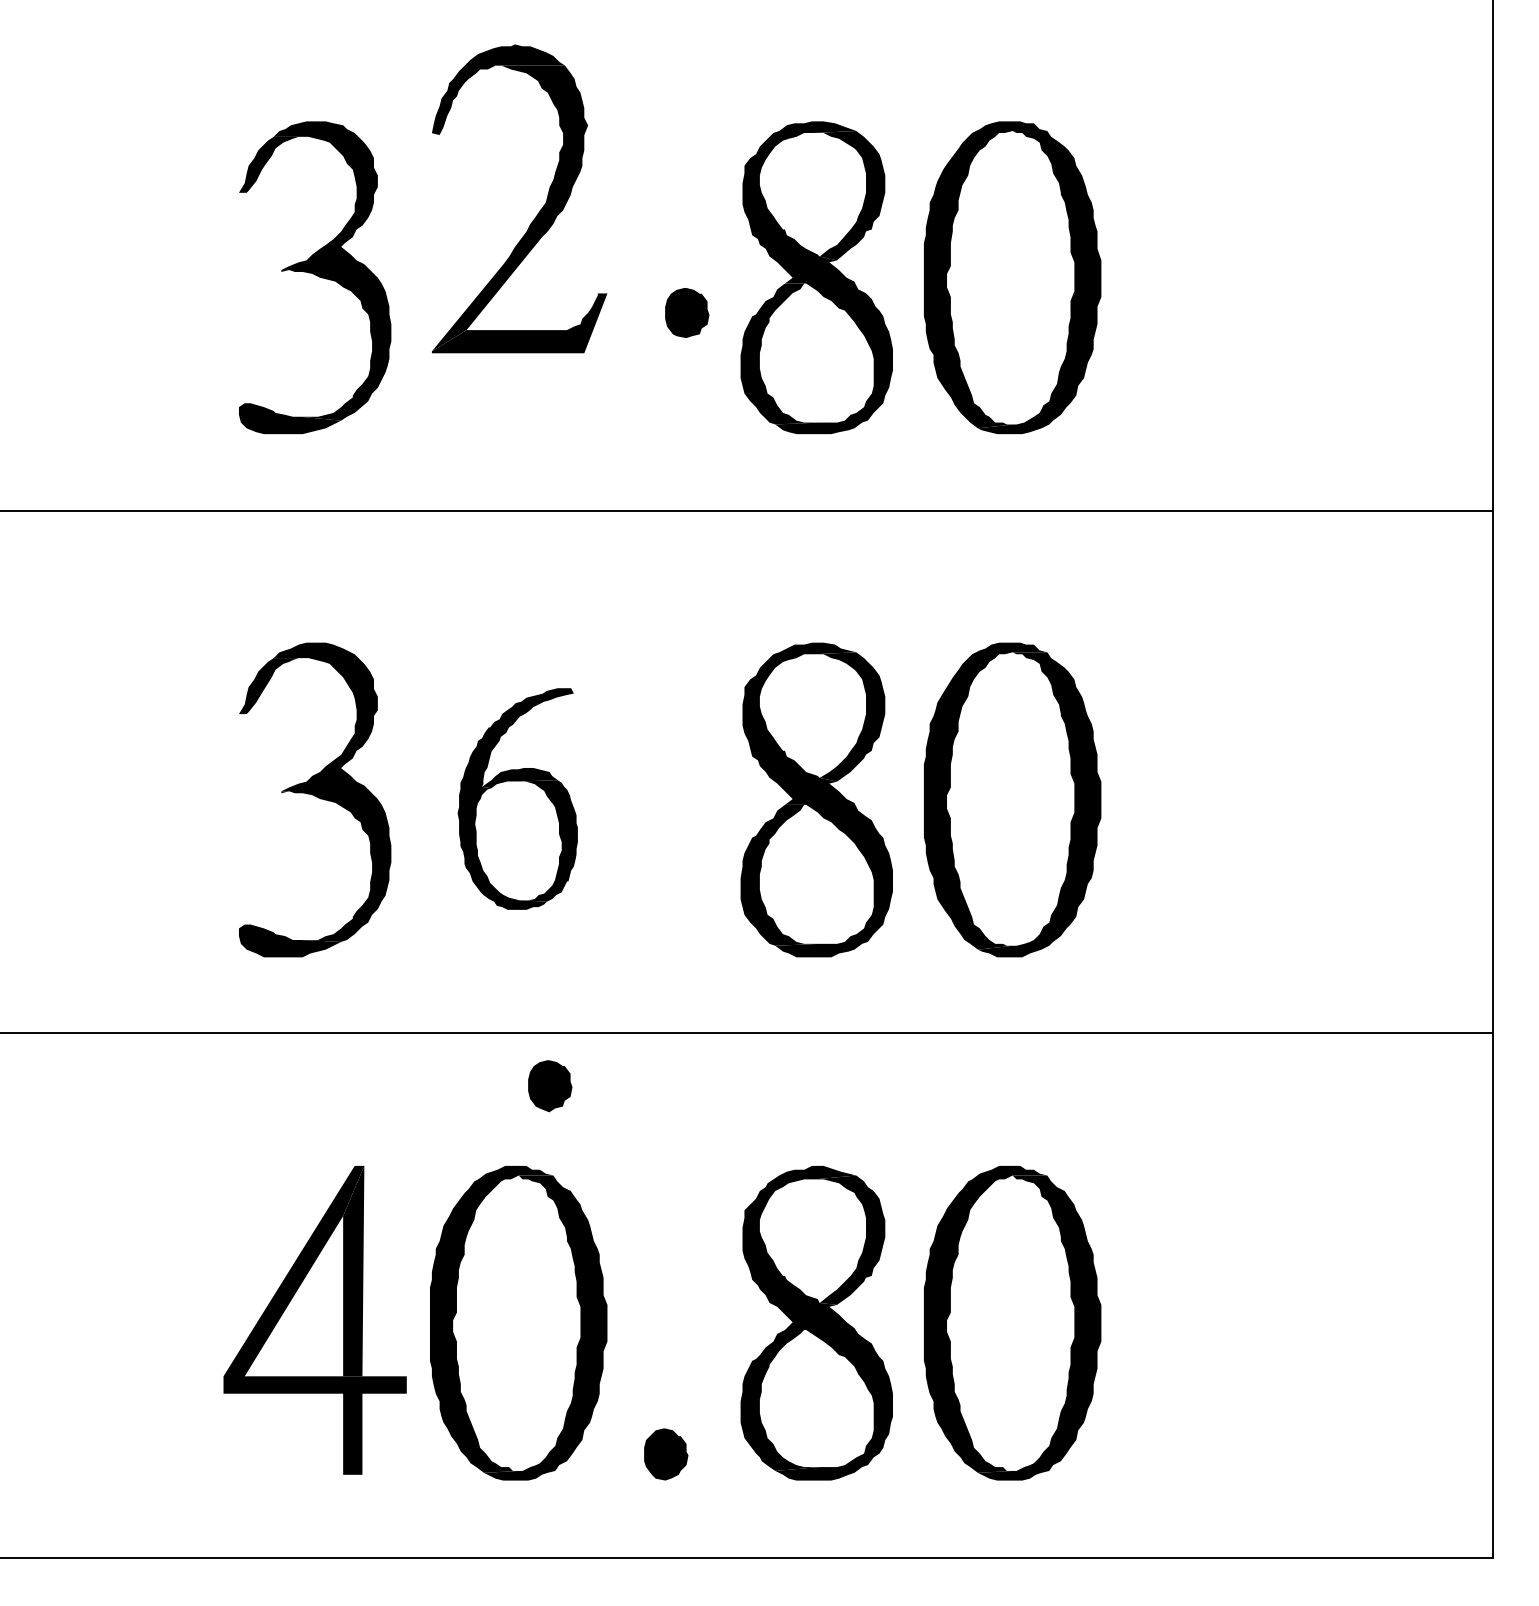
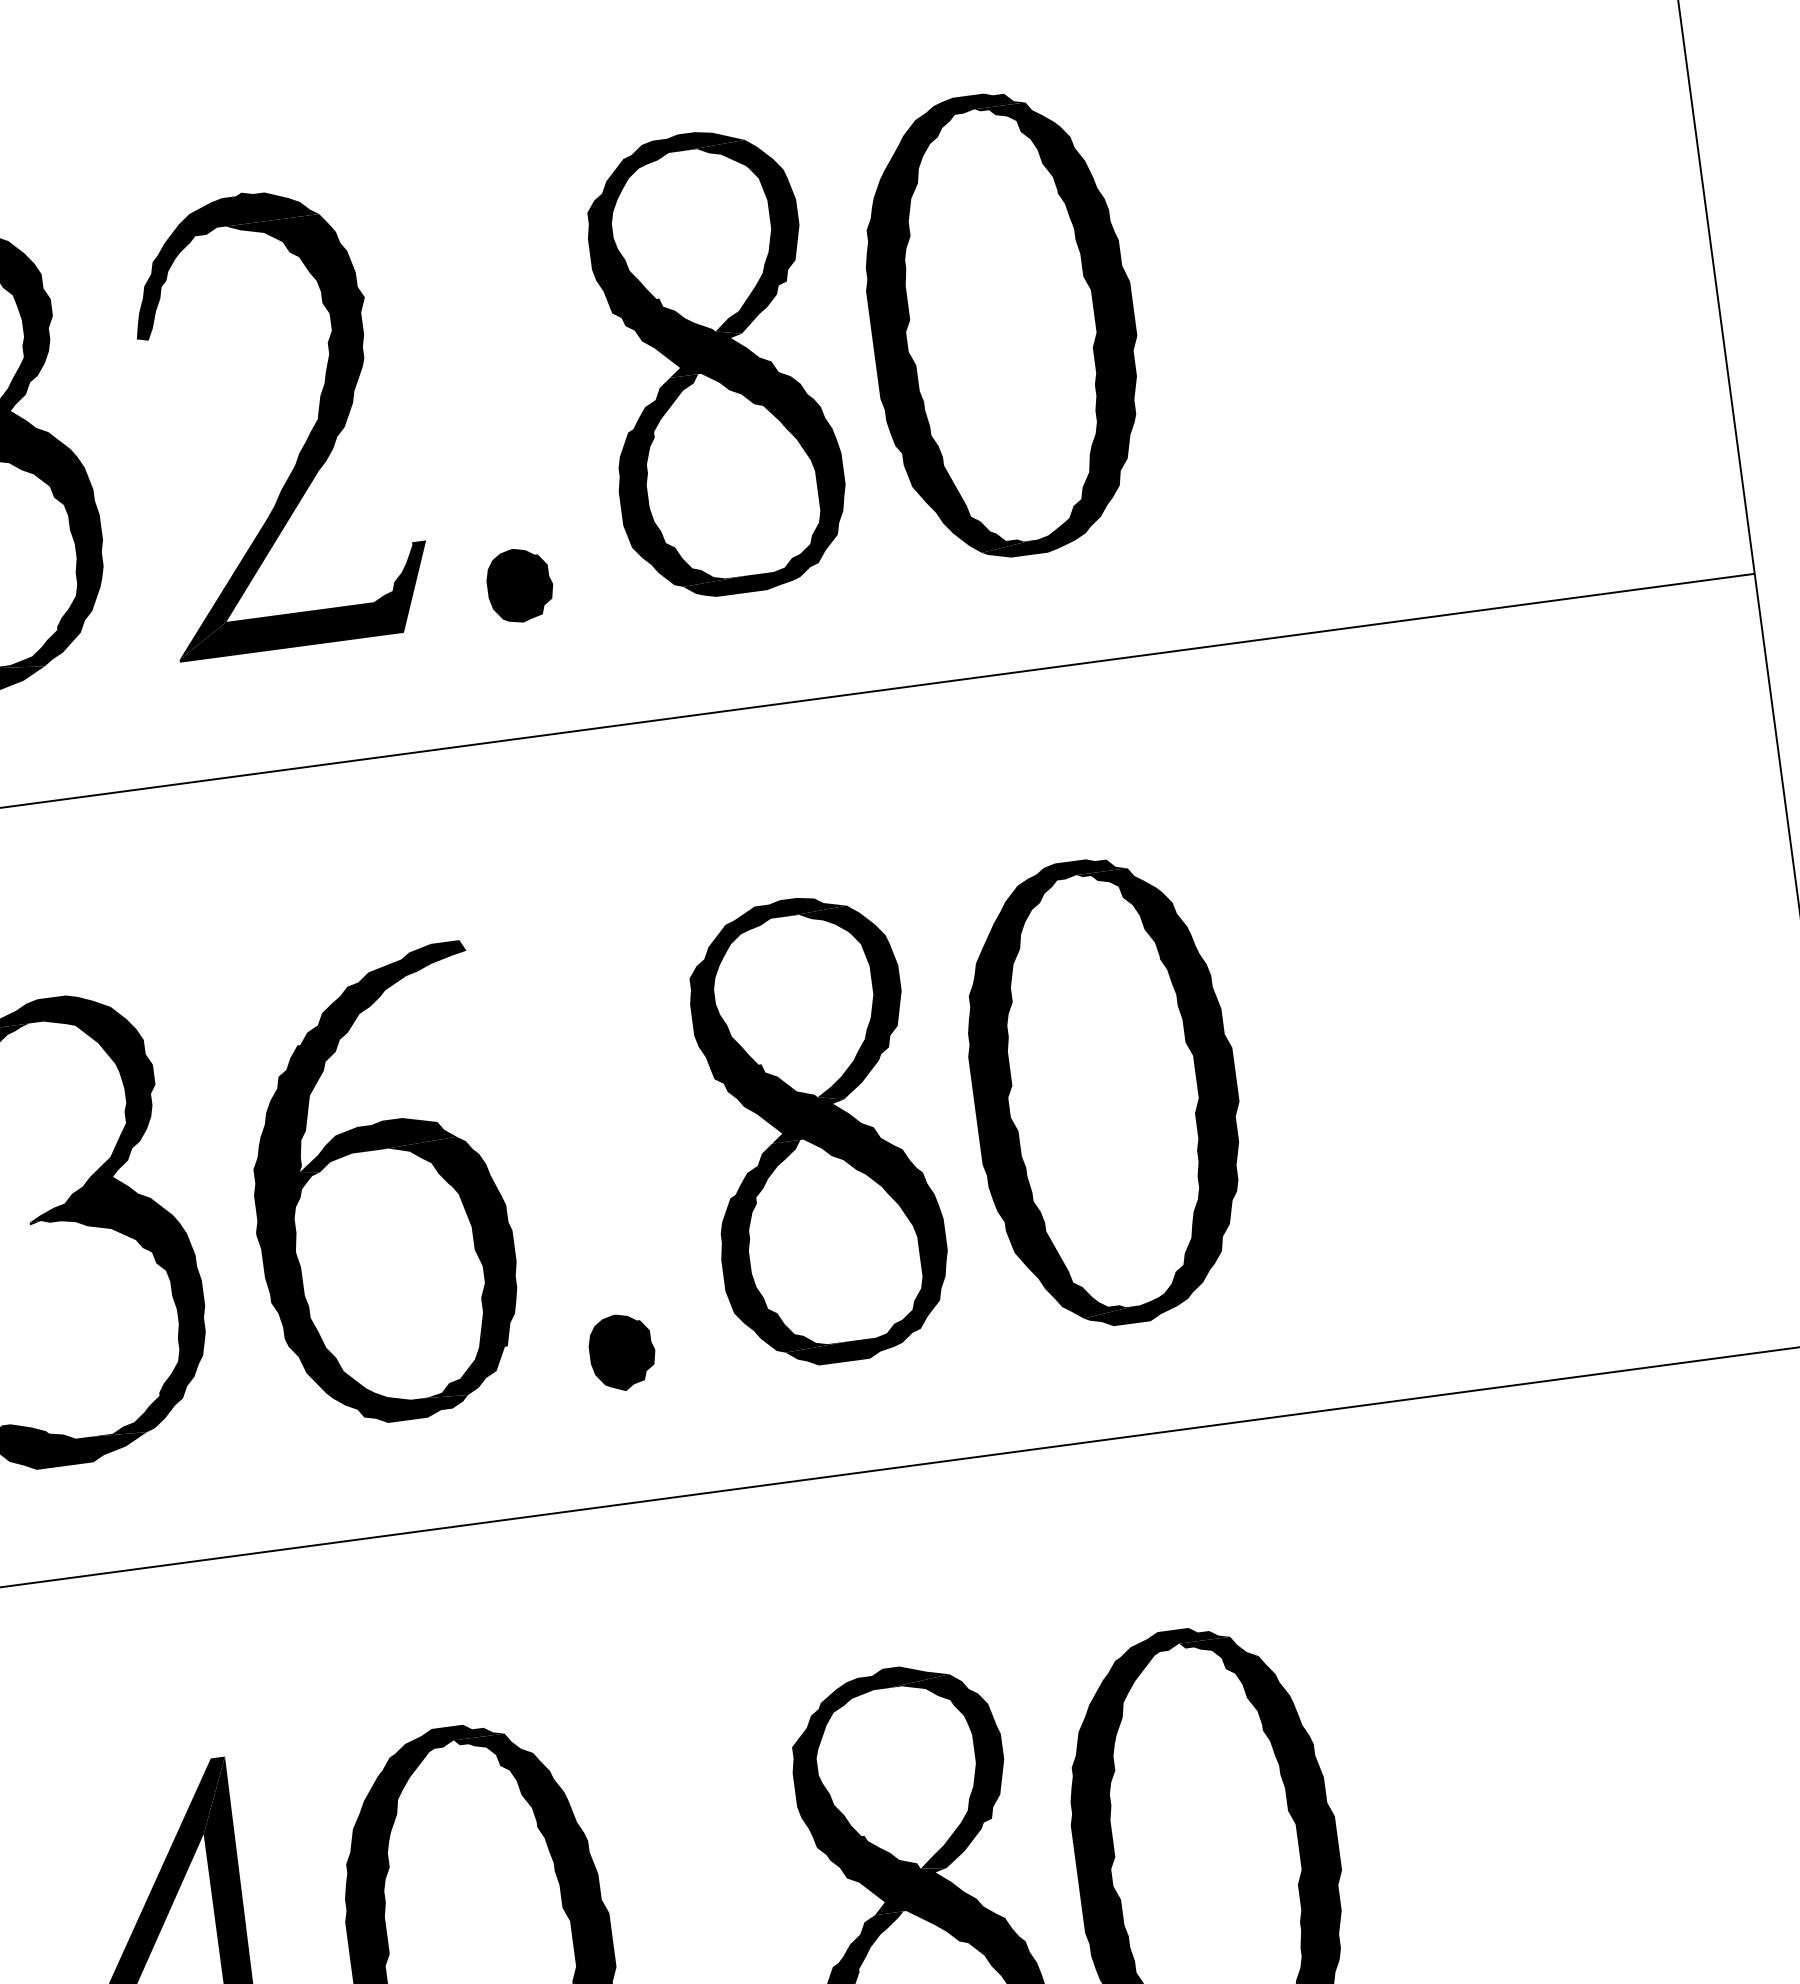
part: (539, 210) -> (310, 431), moved
part: (687, 312) -> (520, 584), moved
part: (517, 798) -> (377, 1186), size x1.43
part: (550, 1086) -> (622, 1353), moved

